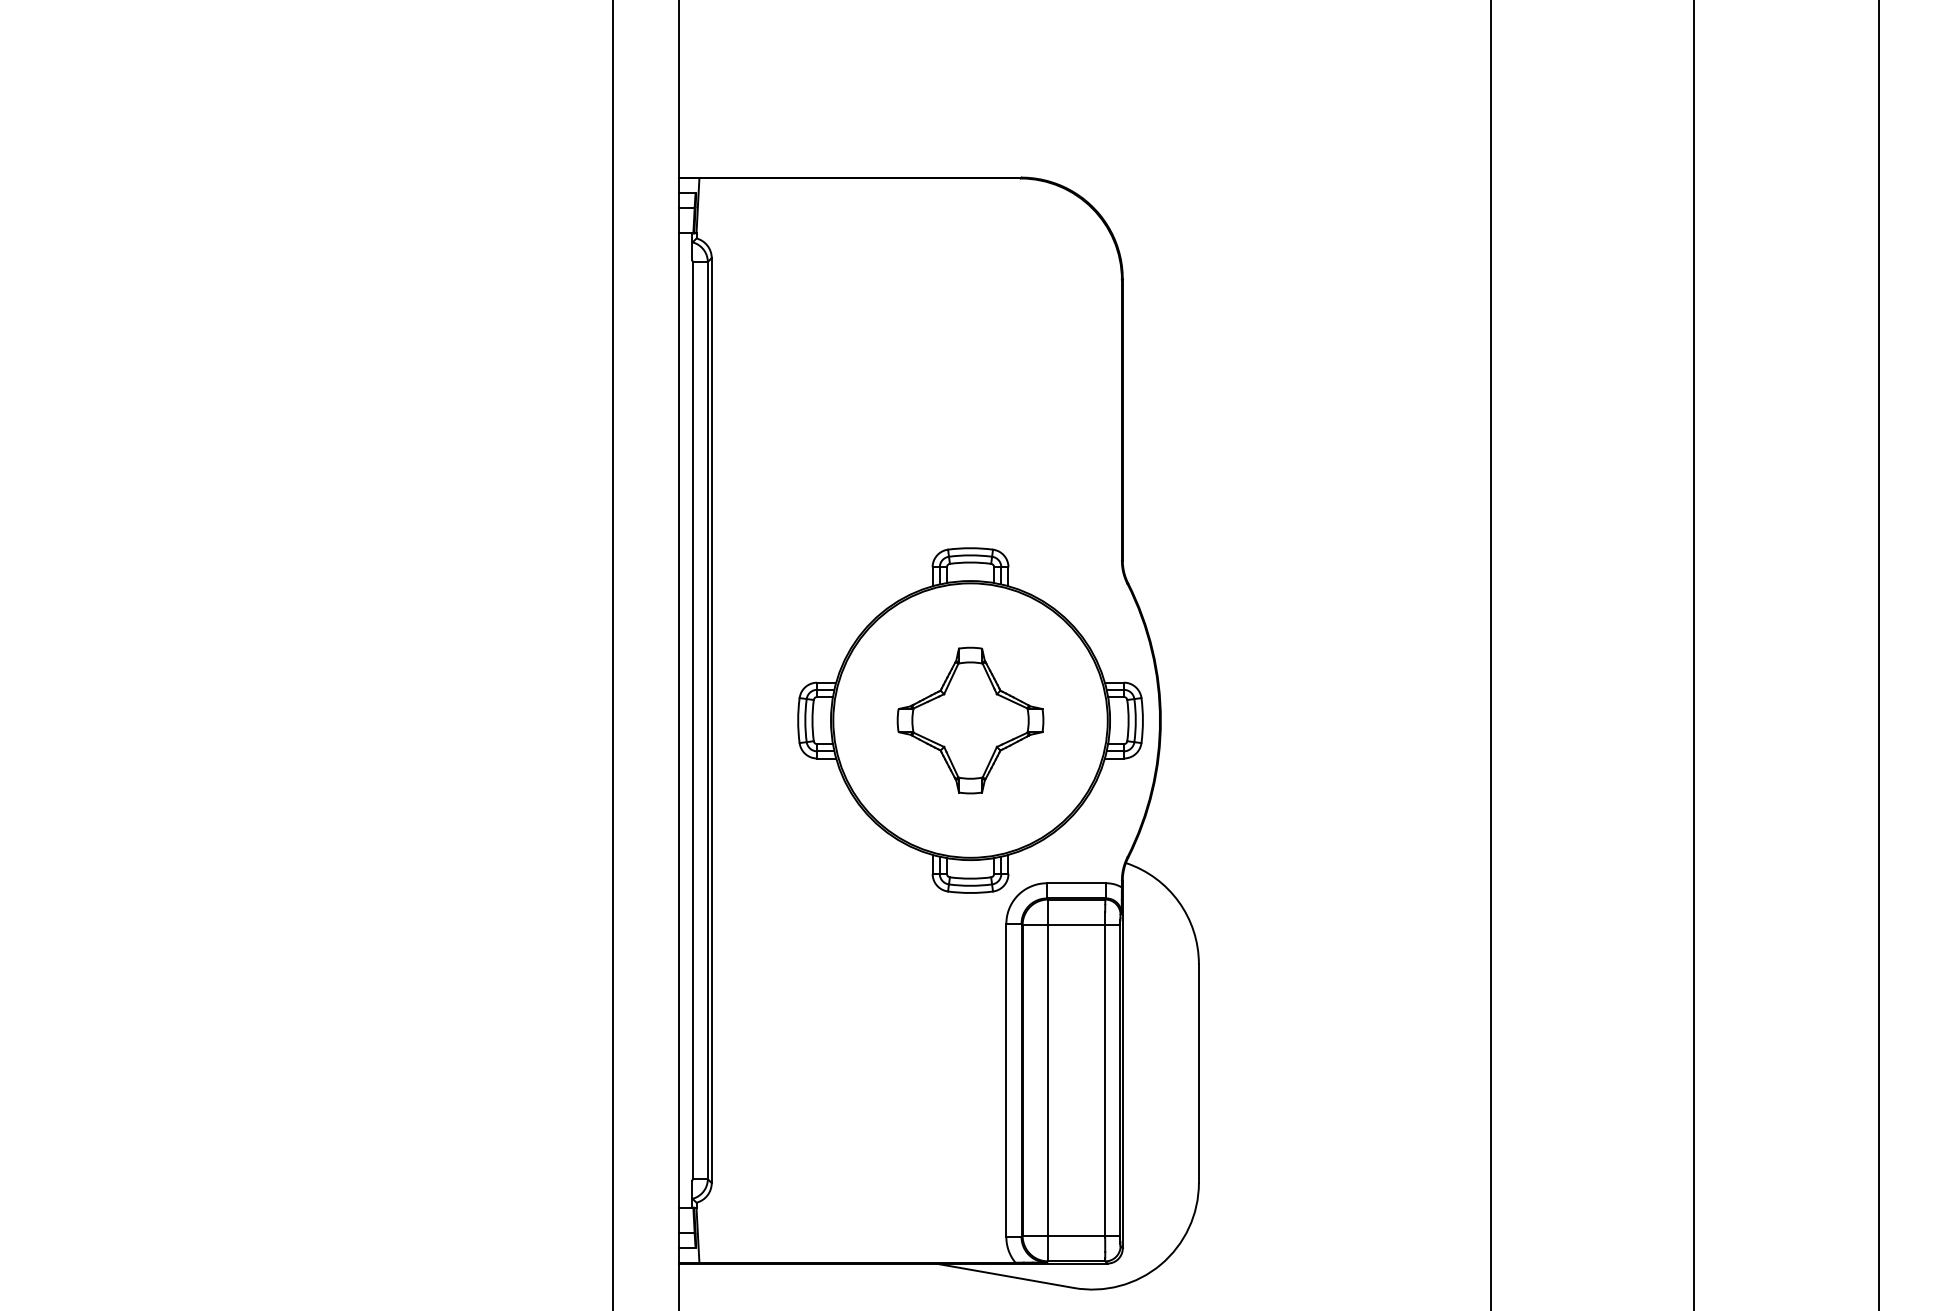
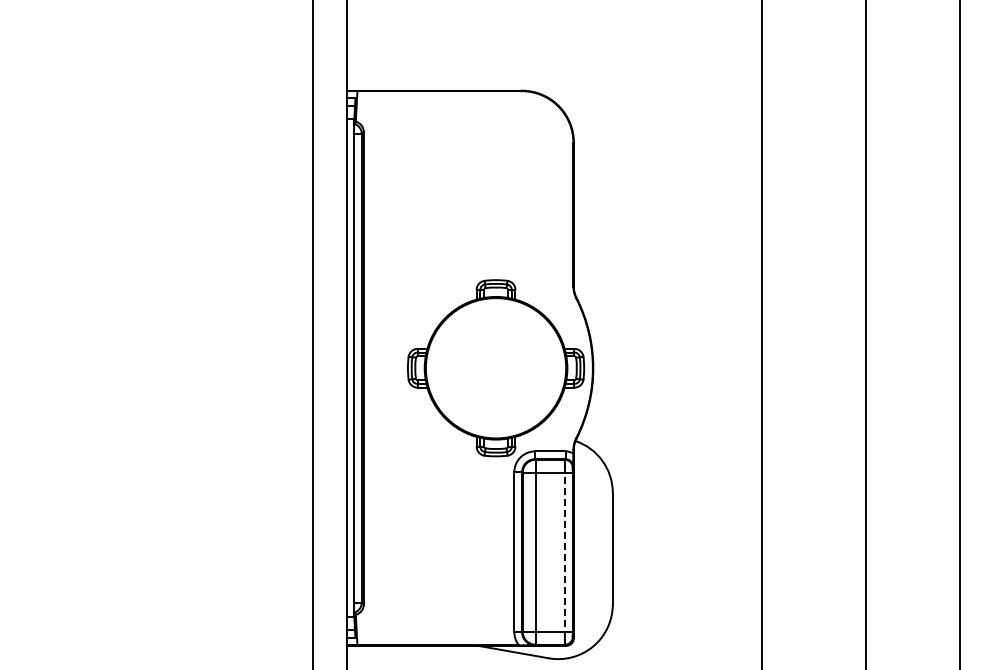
part: (971, 721) -> (496, 368), removed
line: (1104, 1077) -> (564, 550), solid -> dashed

